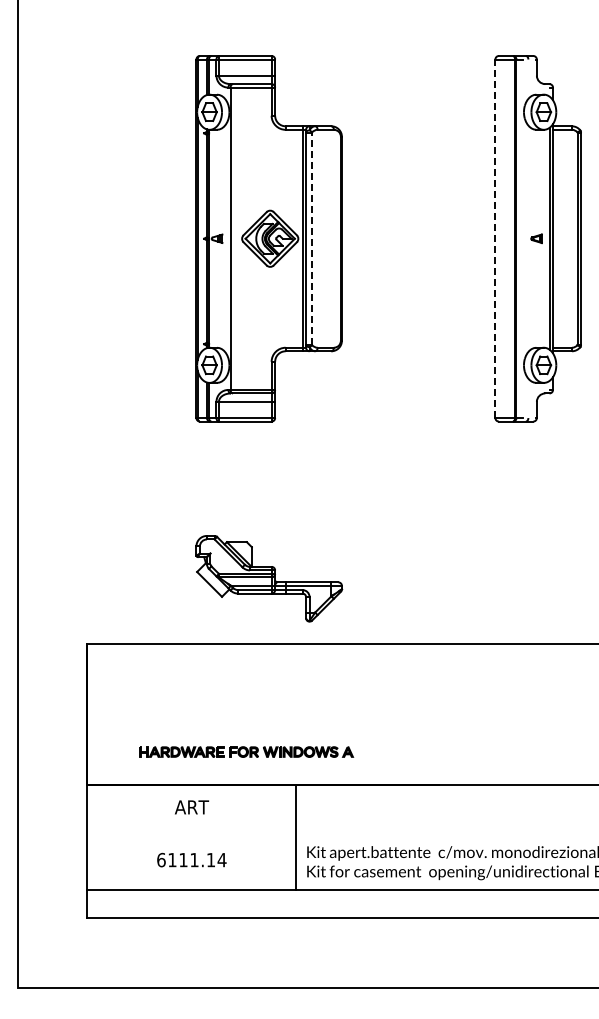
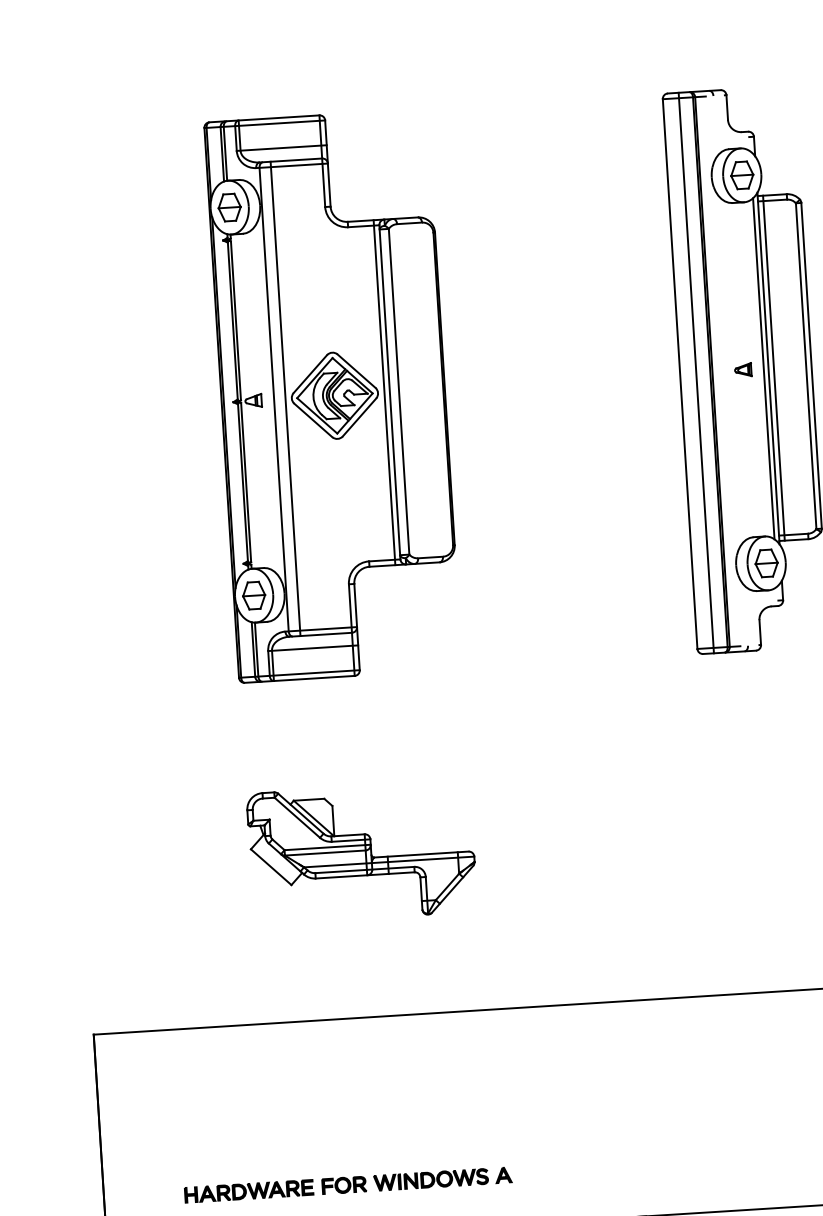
line: (238, 238) -> (286, 398), added
line: (312, 238) -> (399, 391), dashed -> solid
line: (495, 238) -> (680, 373), dashed -> solid
line: (505, 238) -> (695, 372), added
line: (556, 238) -> (773, 367), added
part: (269, 578) -> (362, 852), moved

